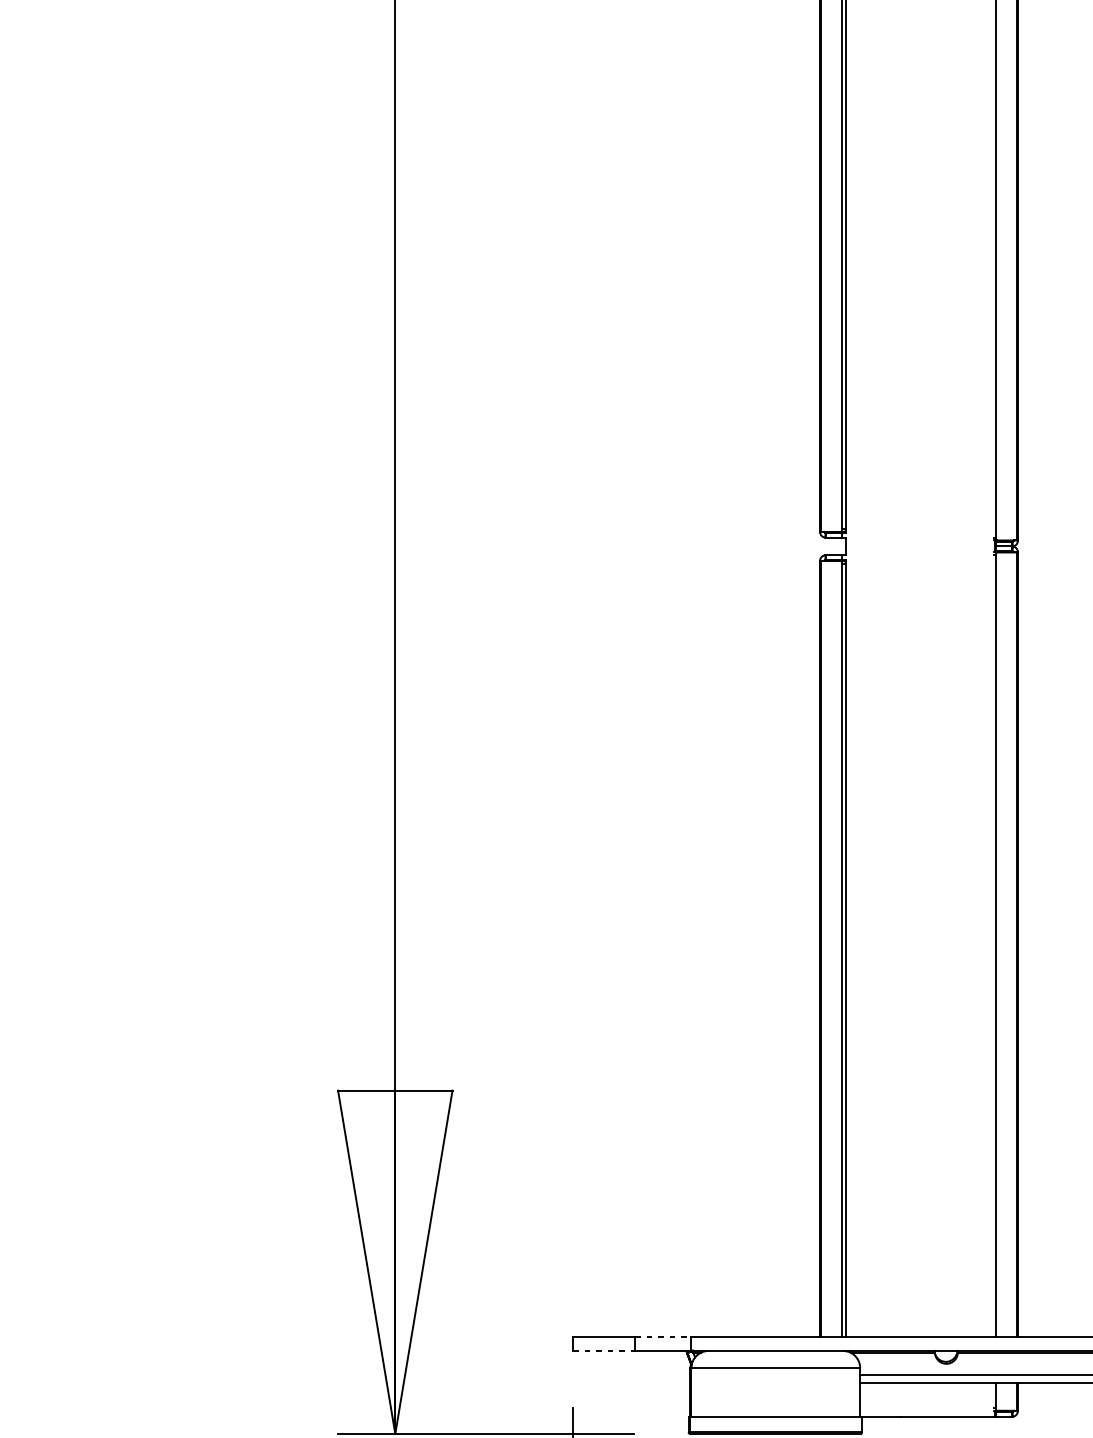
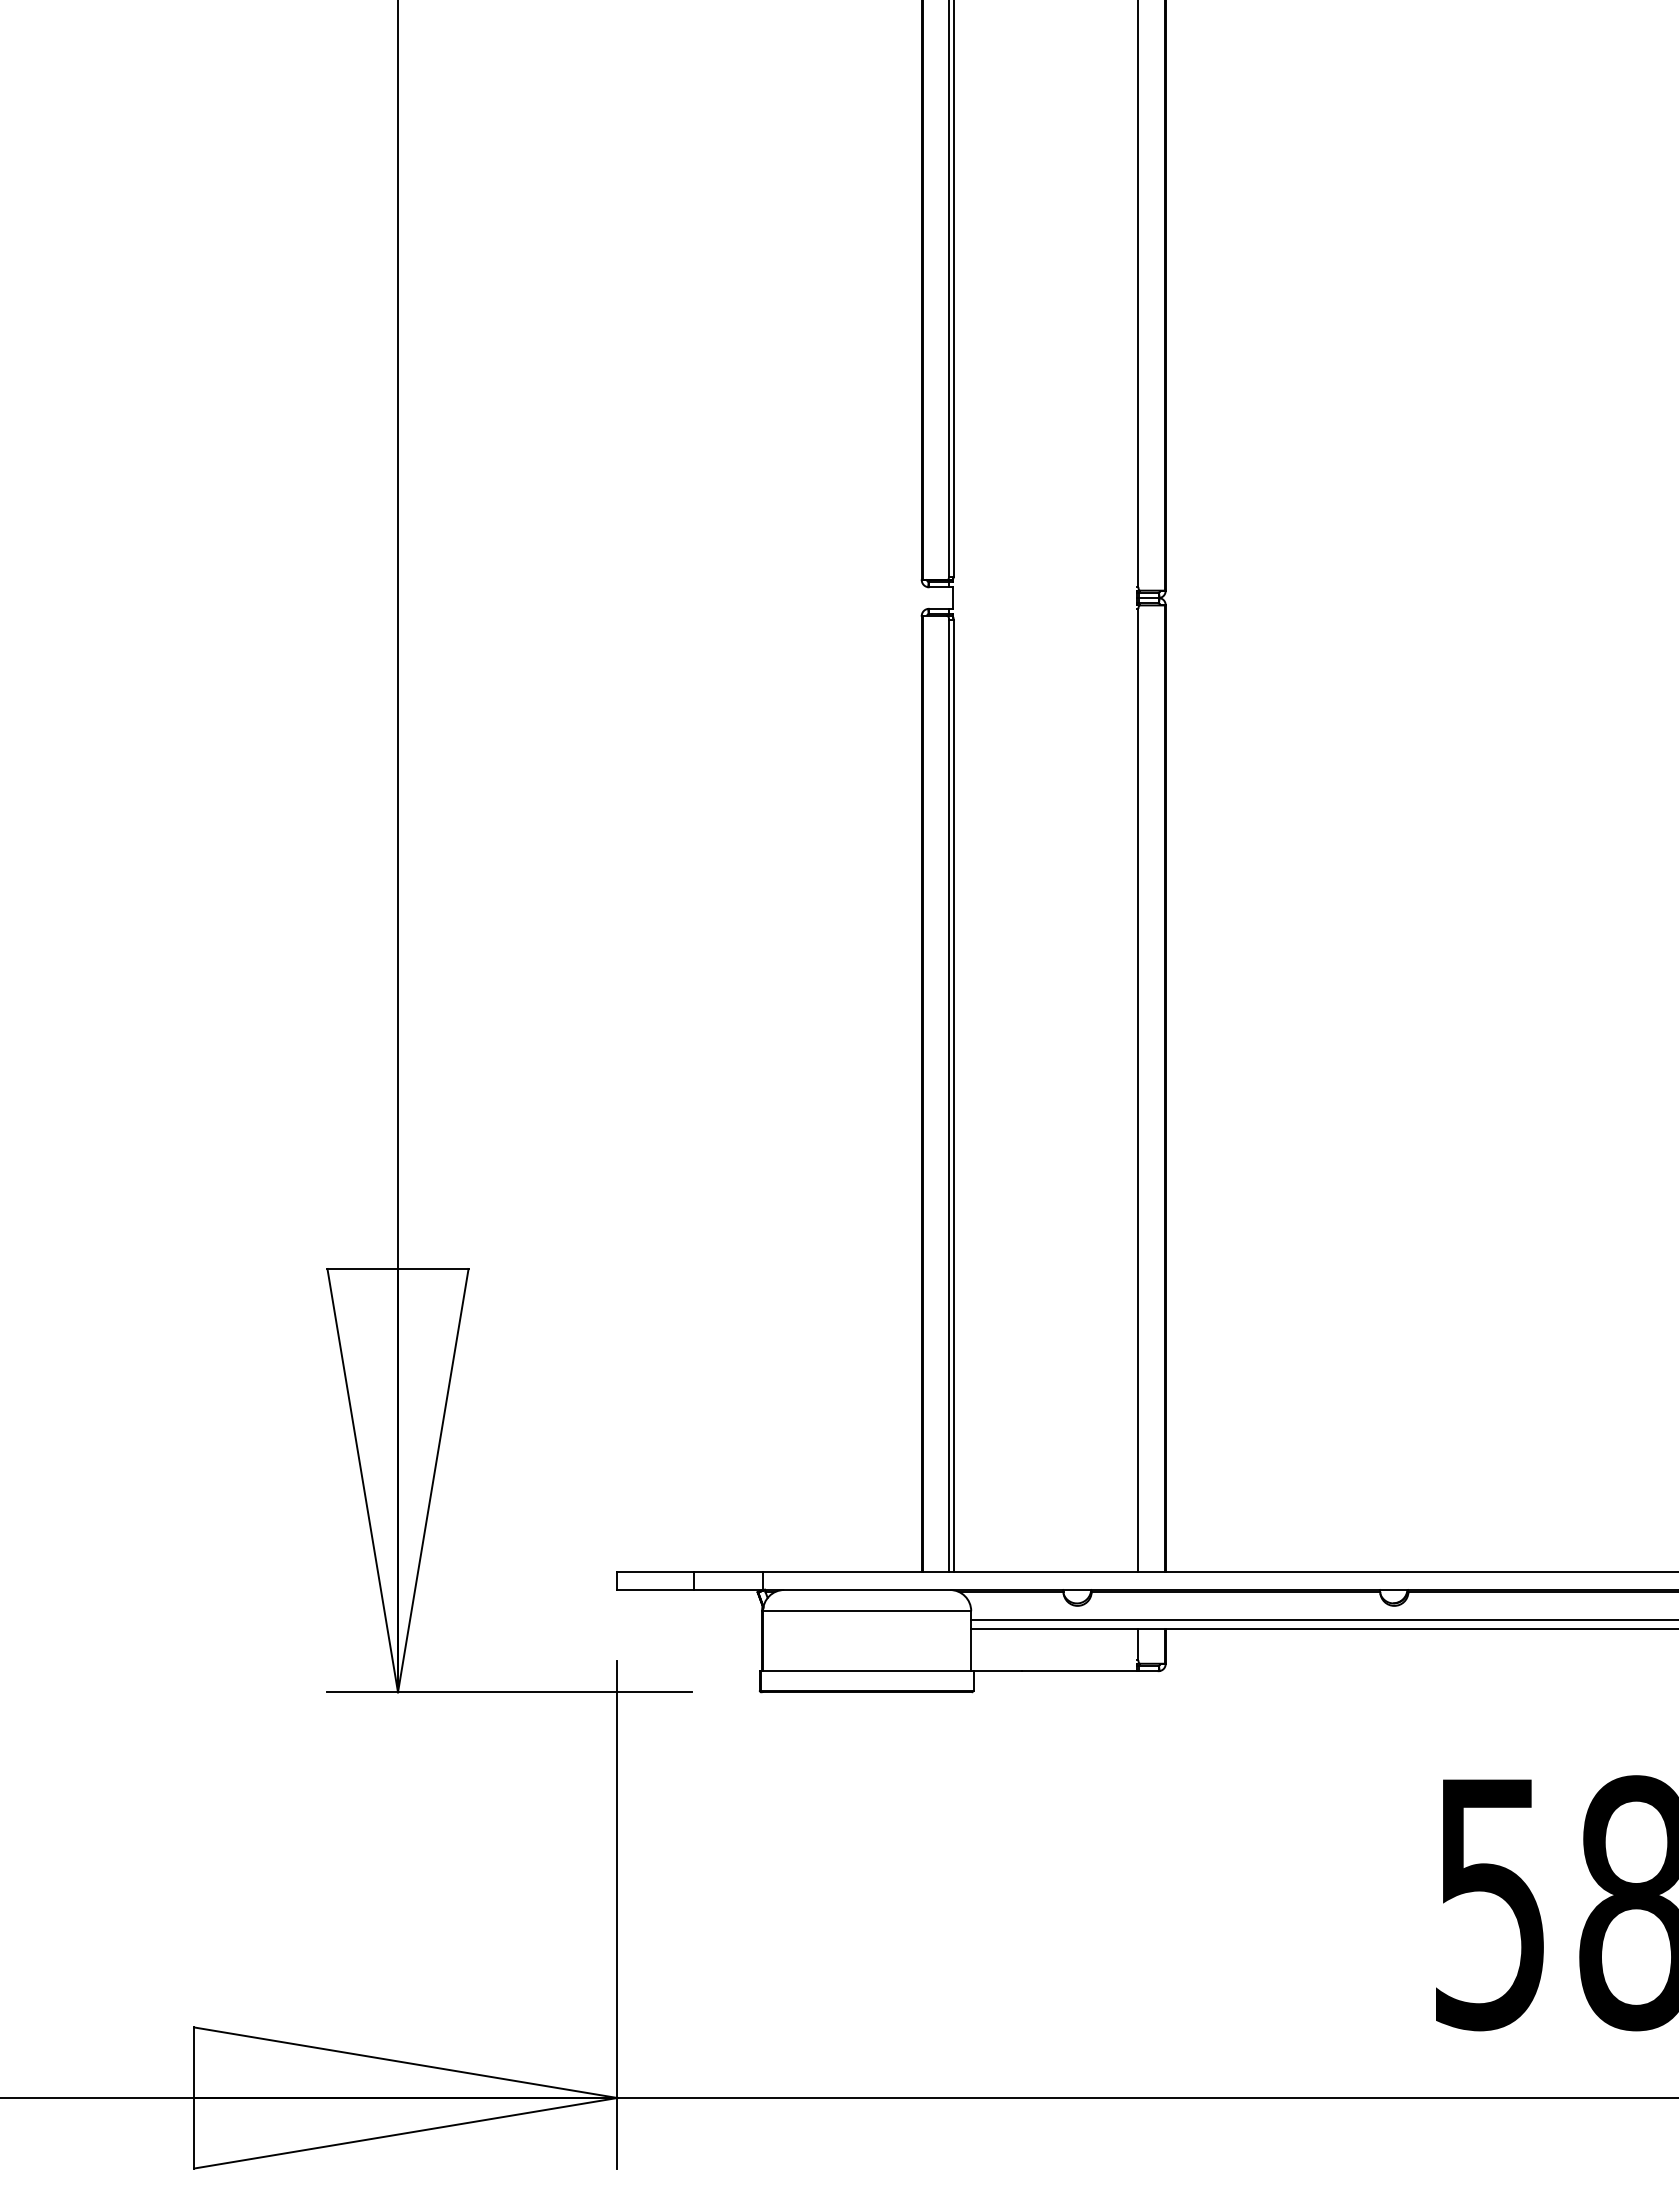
line: (663, 1336) -> (728, 1572), dashed -> solid
line: (604, 1351) -> (656, 1590), dashed -> solid

